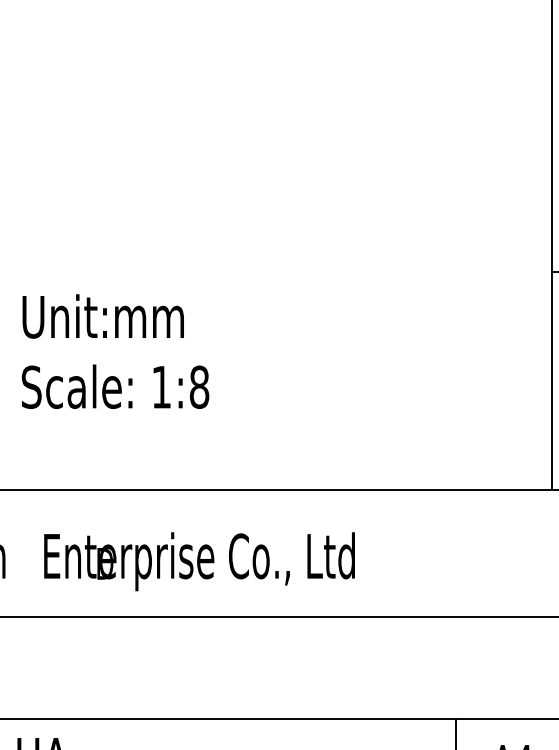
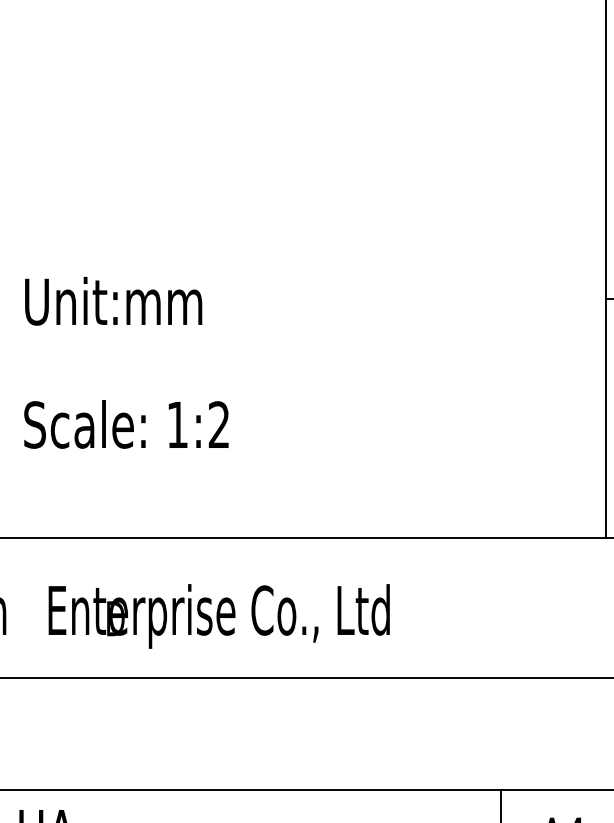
text: (103, 315) -> (113, 300), moved
text: (198, 386) -> (218, 424), 1:8 -> 1:2

